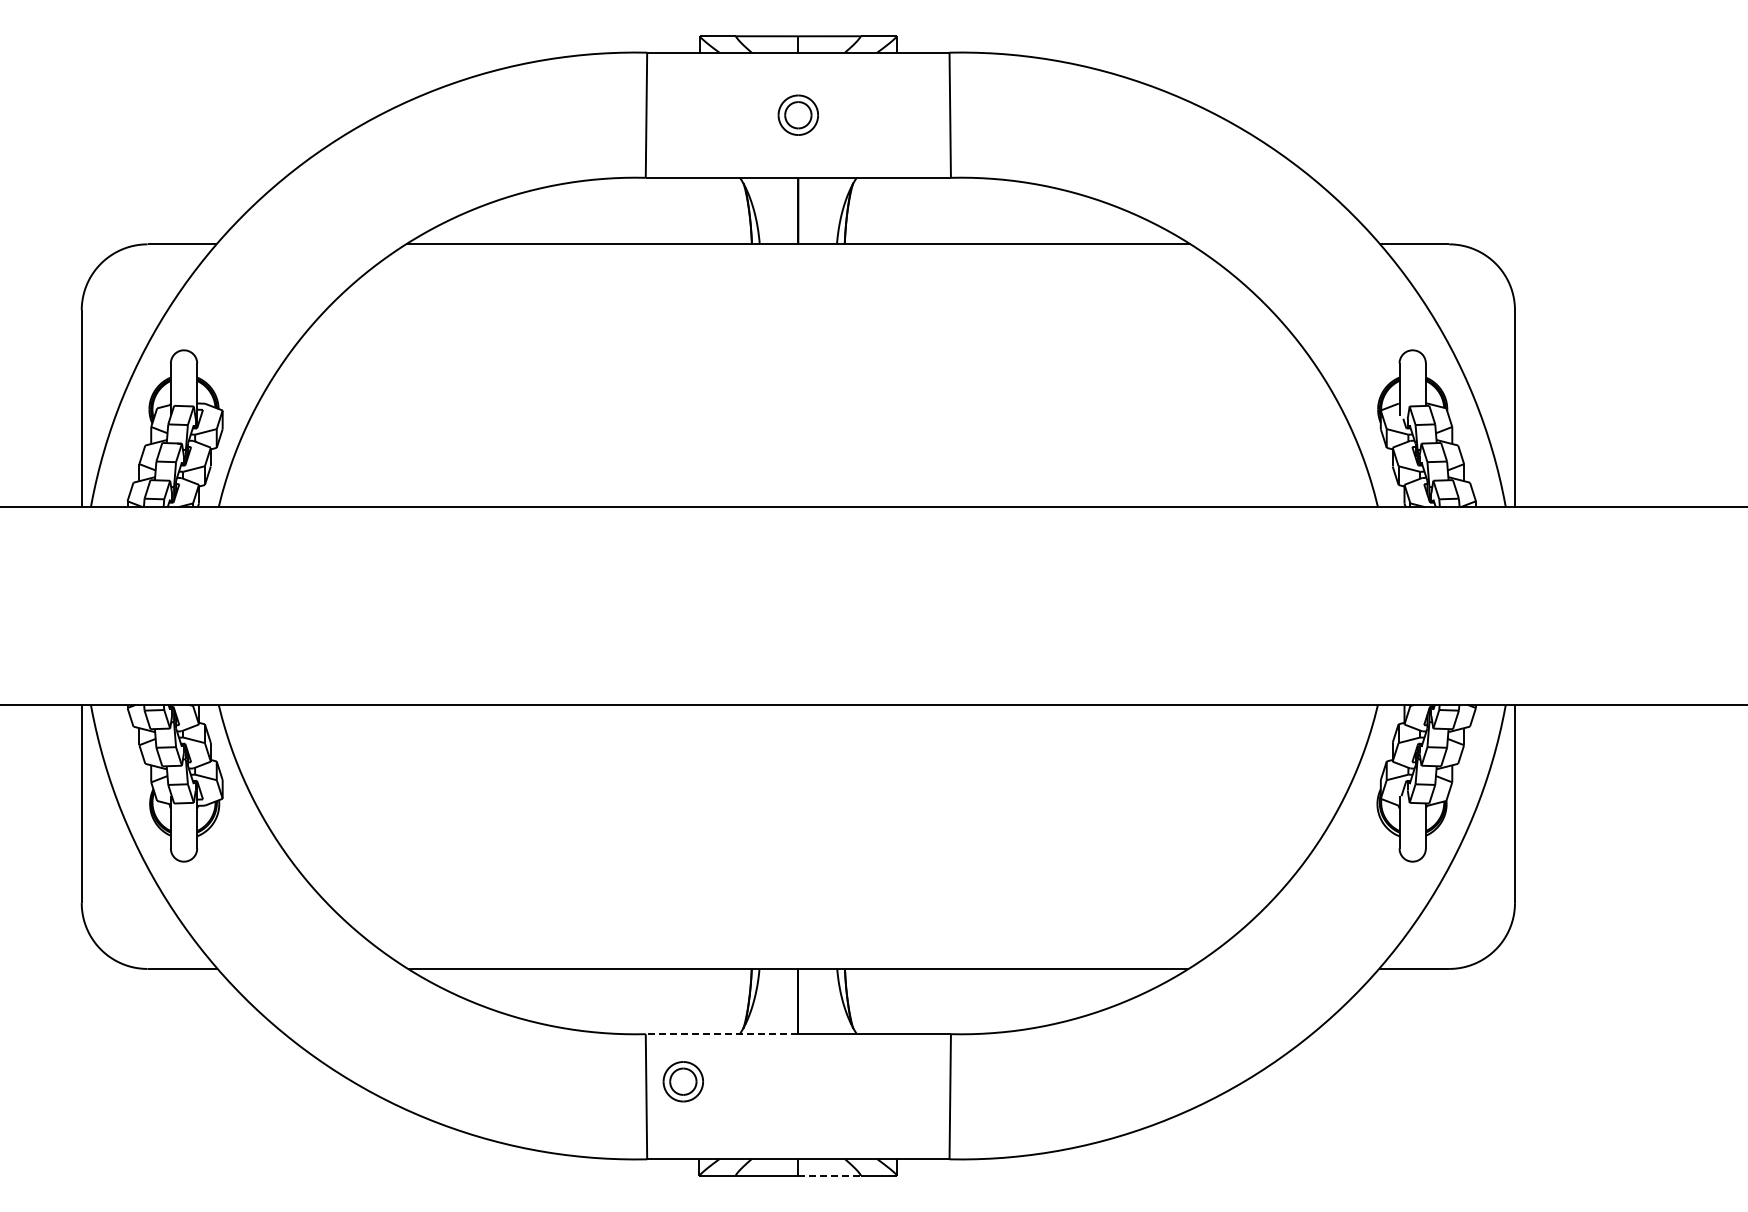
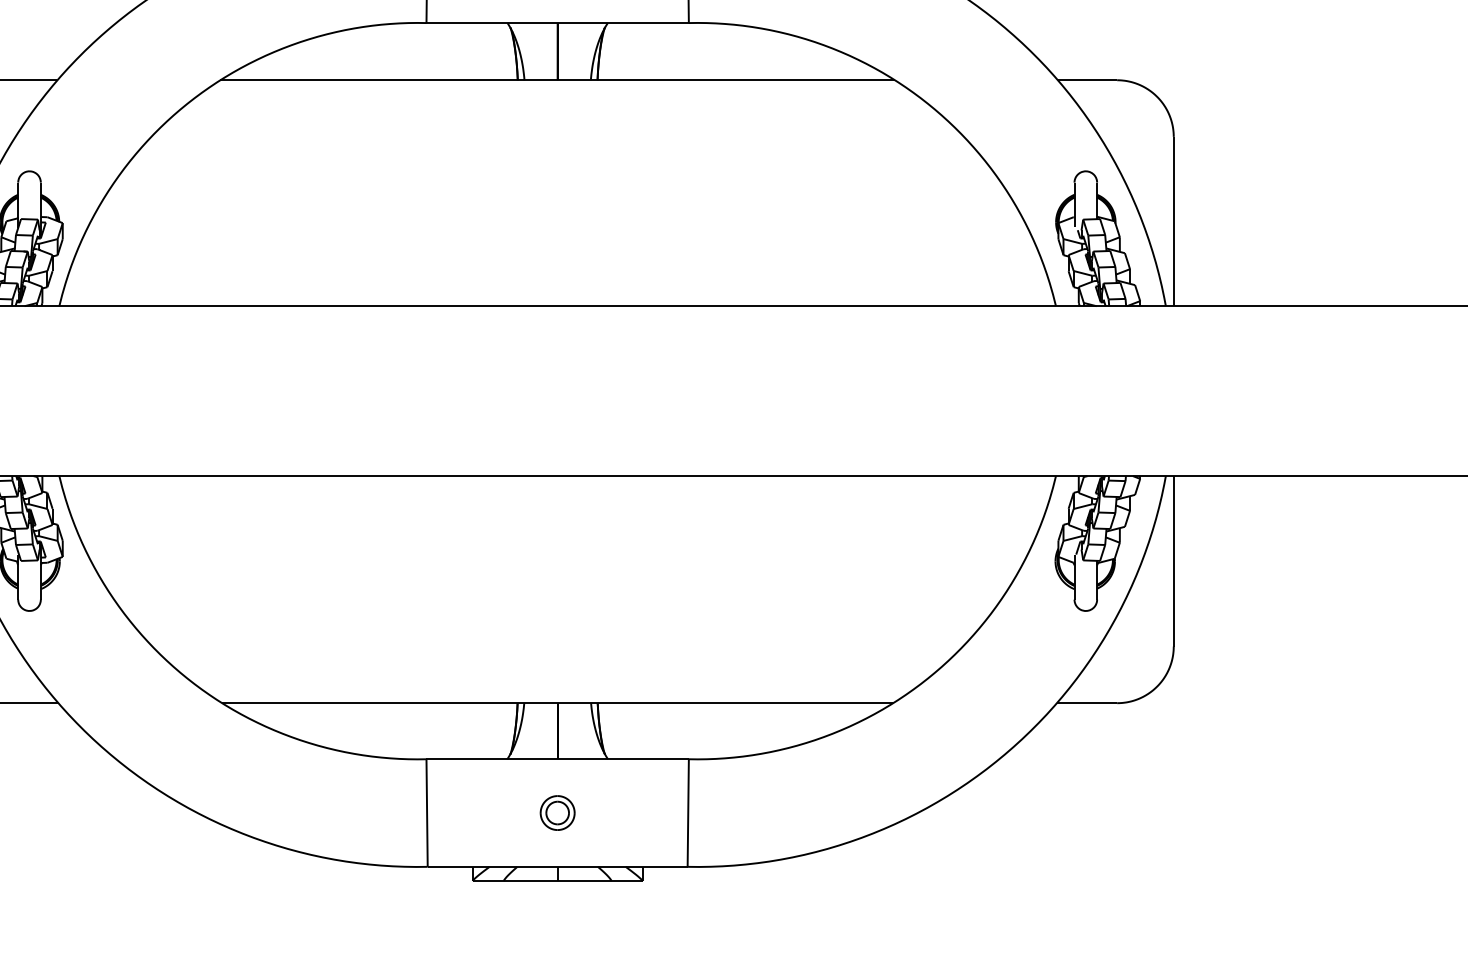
line: (721, 1034) -> (491, 759), dashed -> solid
part: (682, 1081) -> (556, 812), moved
line: (830, 1175) -> (585, 880), dashed -> solid

